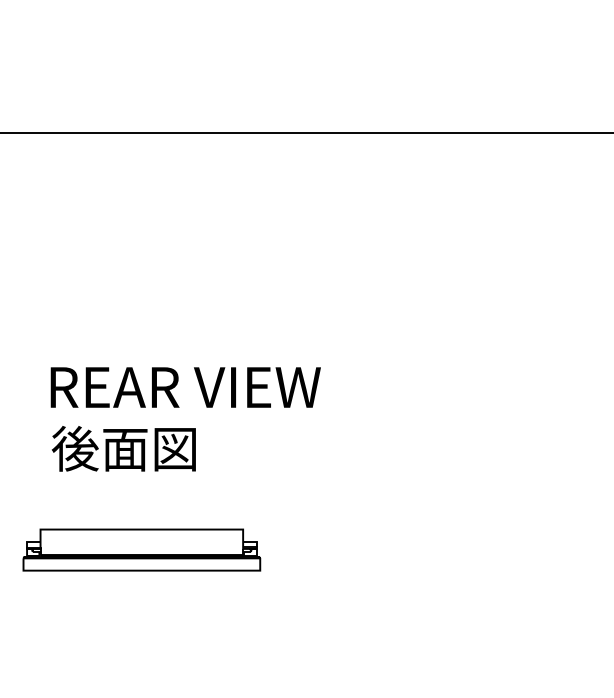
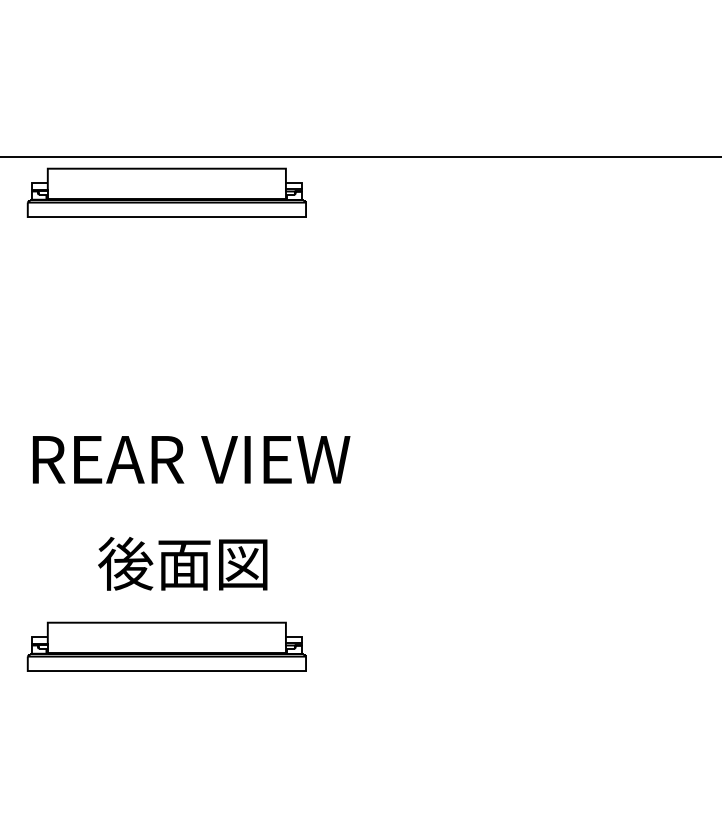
part: (141, 163) -> (166, 192), added
text: (185, 387) -> (191, 459), moved
text: (123, 448) -> (182, 563), moved

